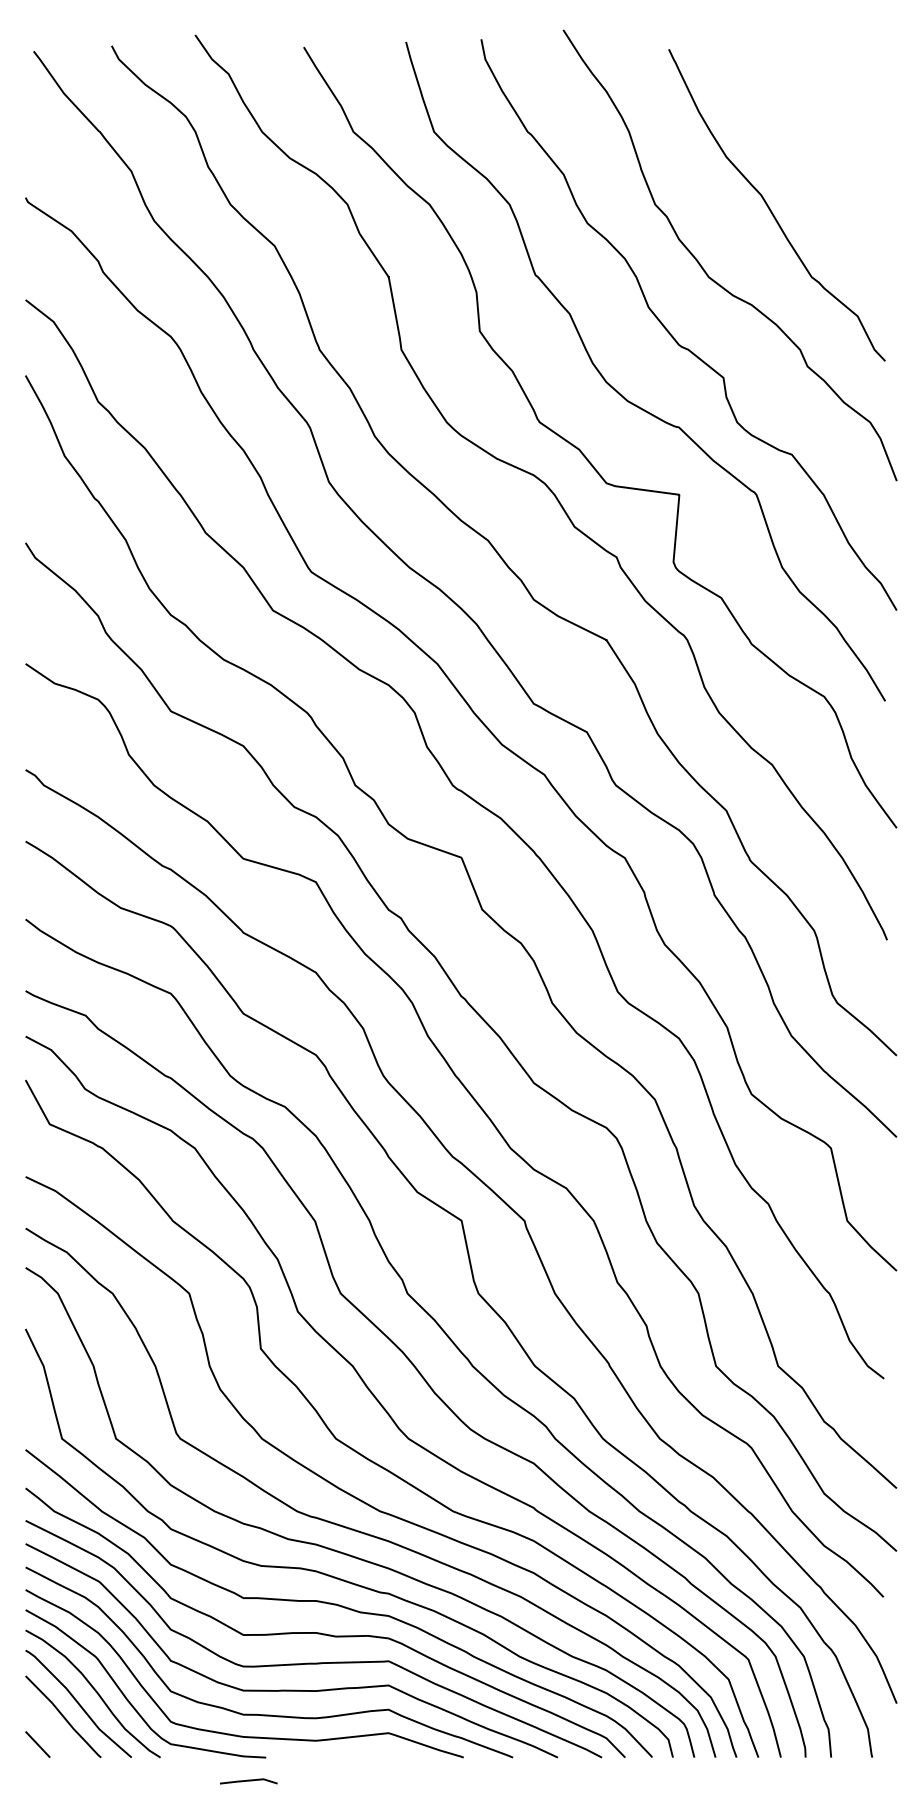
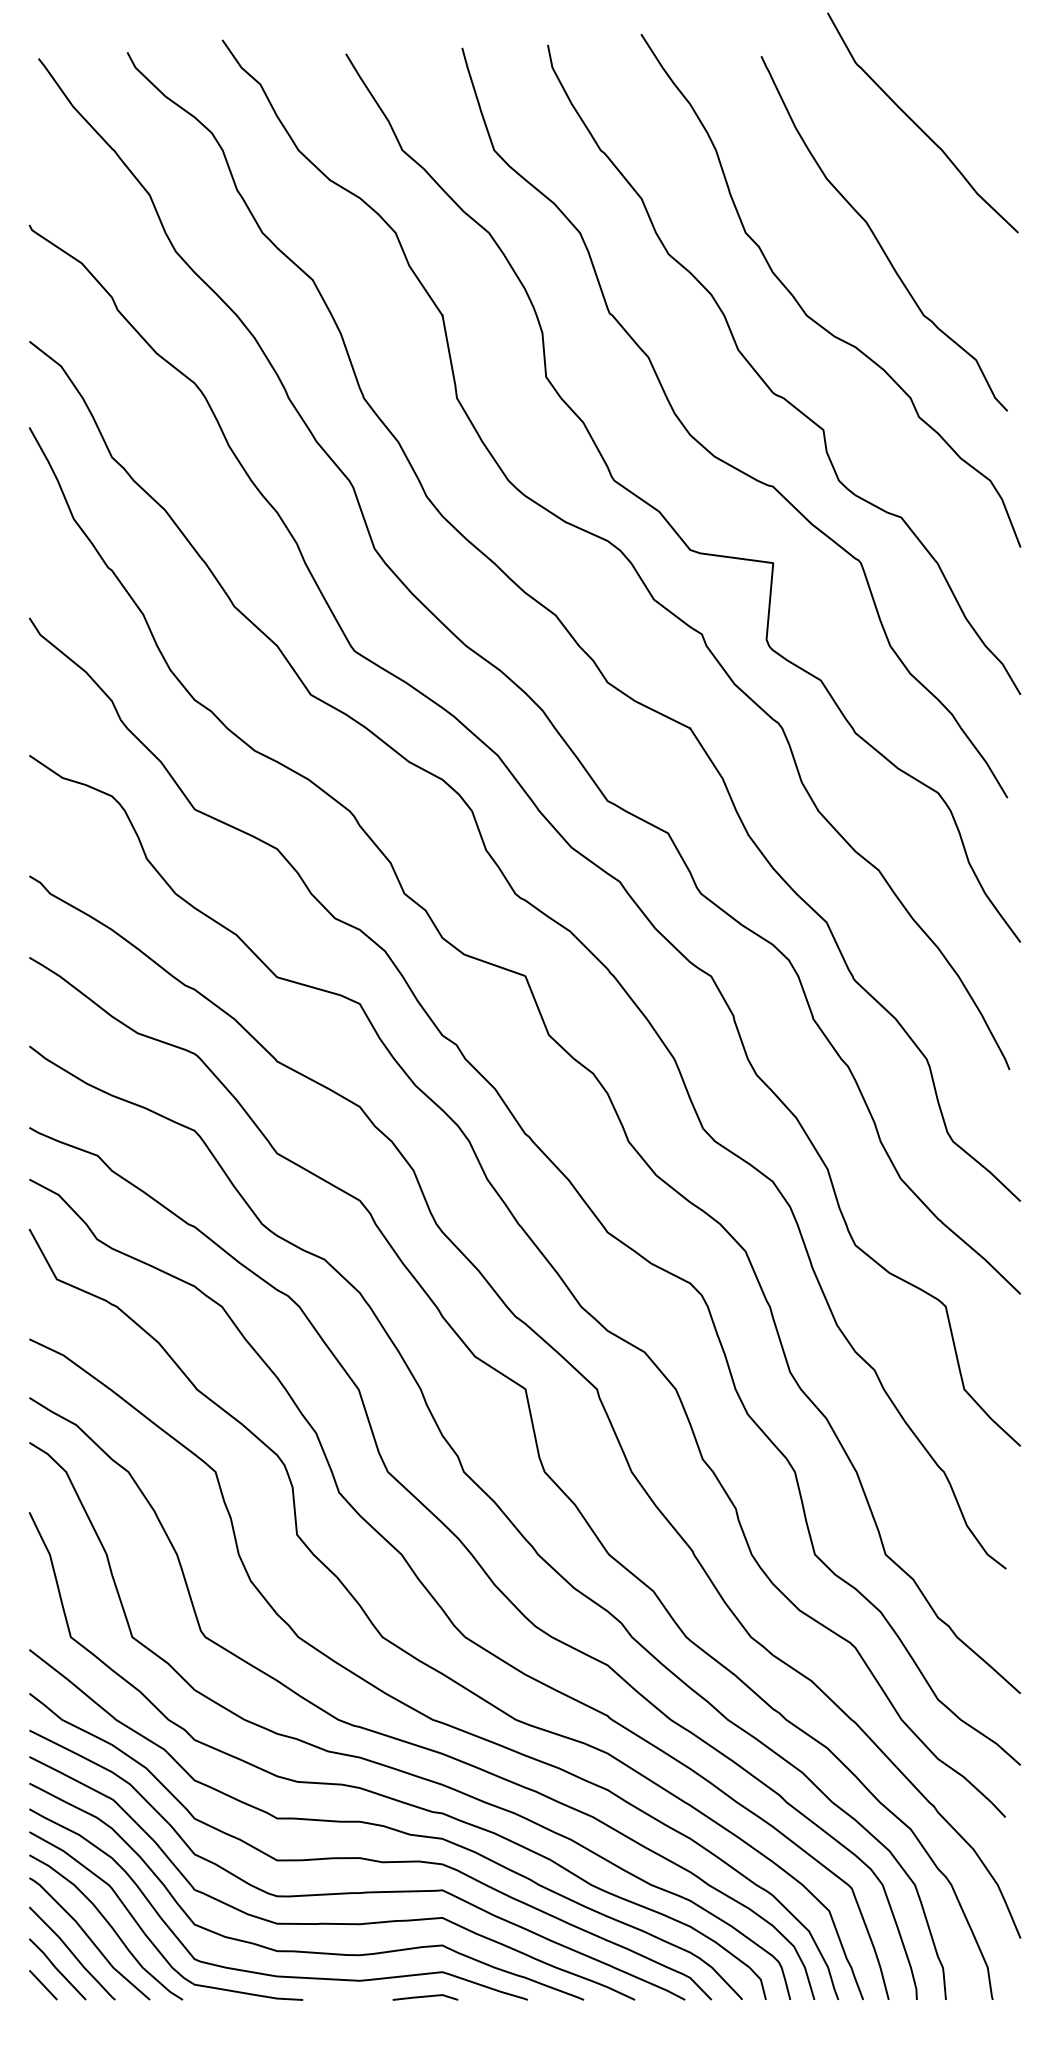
curve: (807, 110) -> (919, 125), added
line: (50, 1730) -> (57, 1969), added
line: (248, 1781) -> (425, 1997), moved

